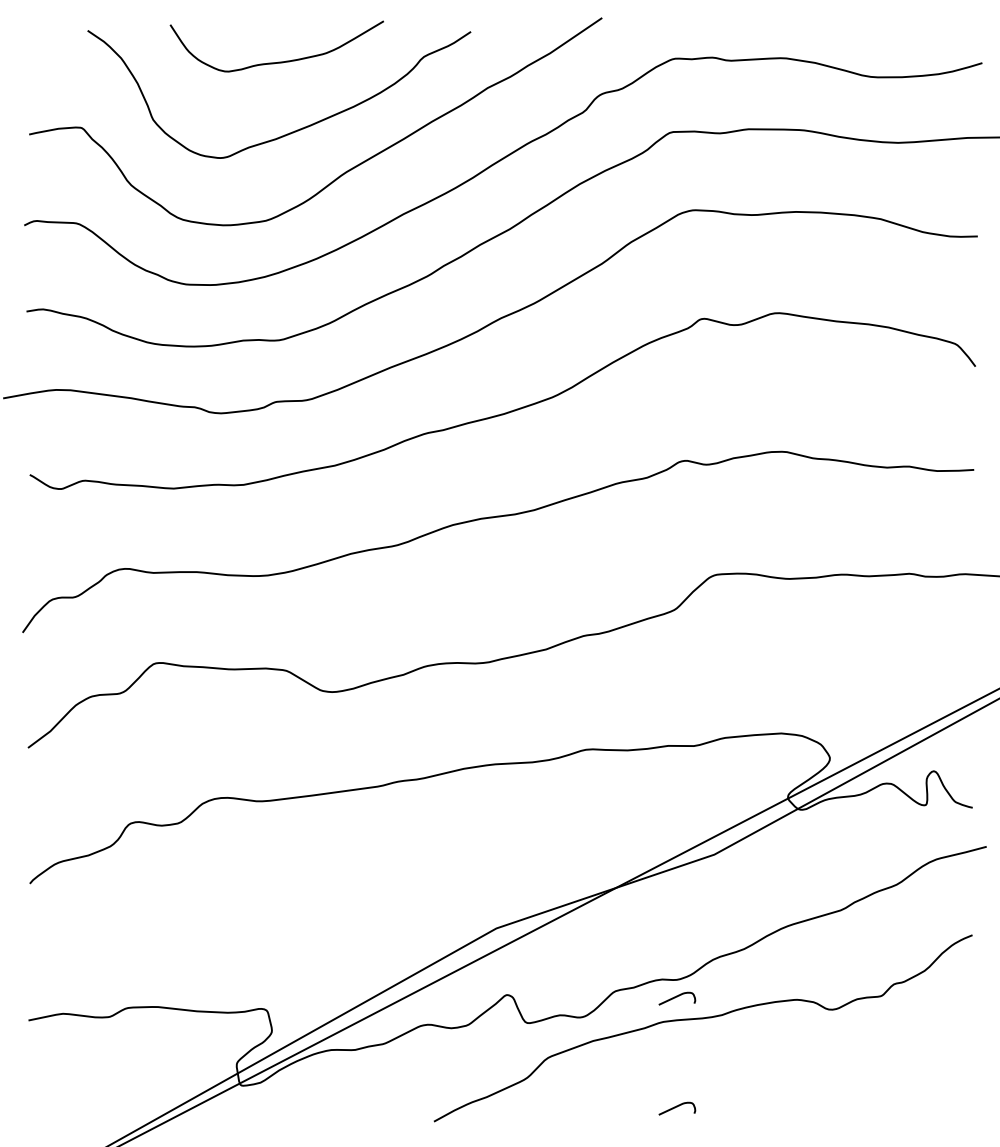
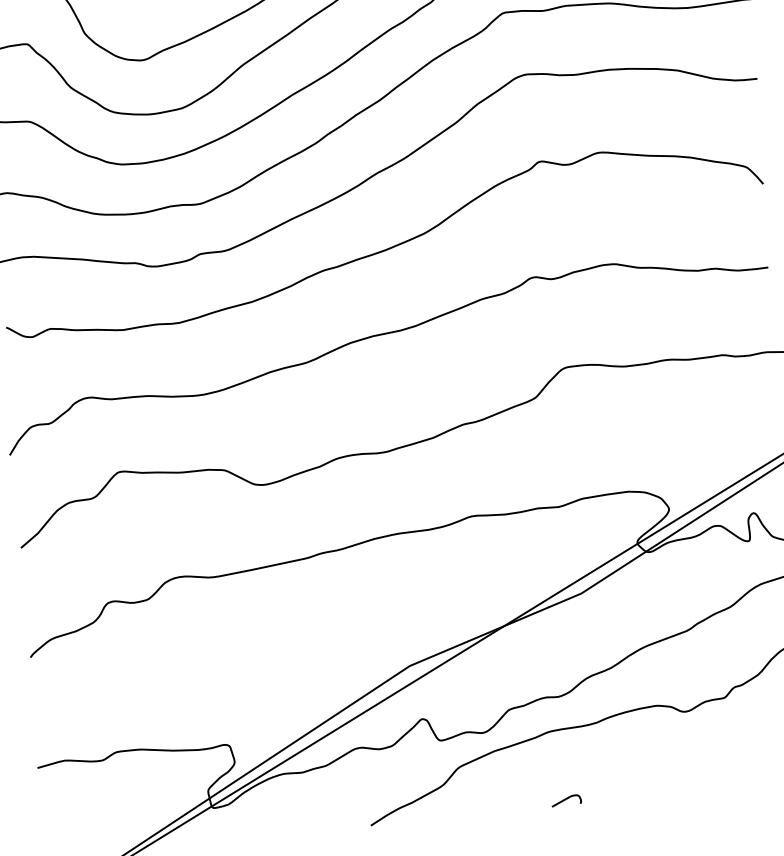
curve: (677, 997) -> (560, 711), removed

